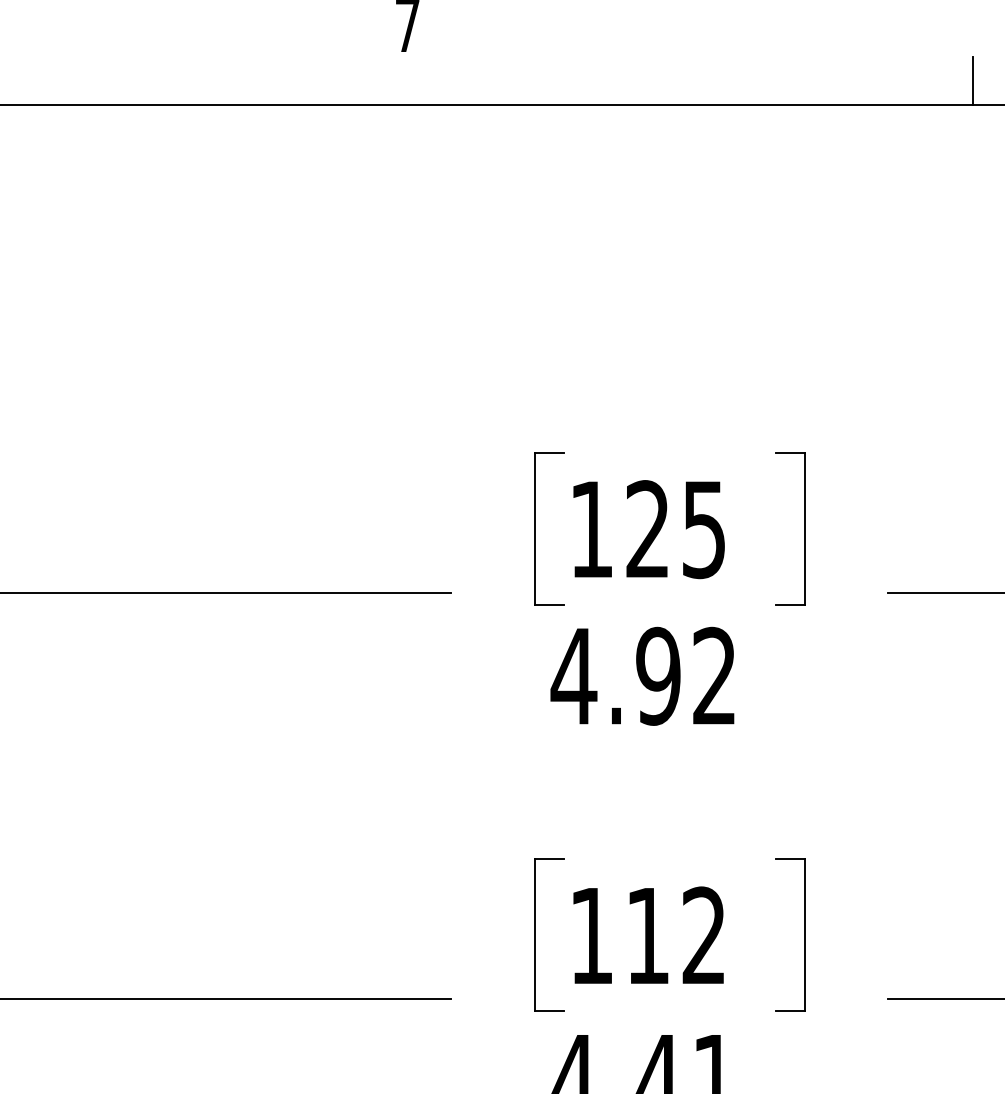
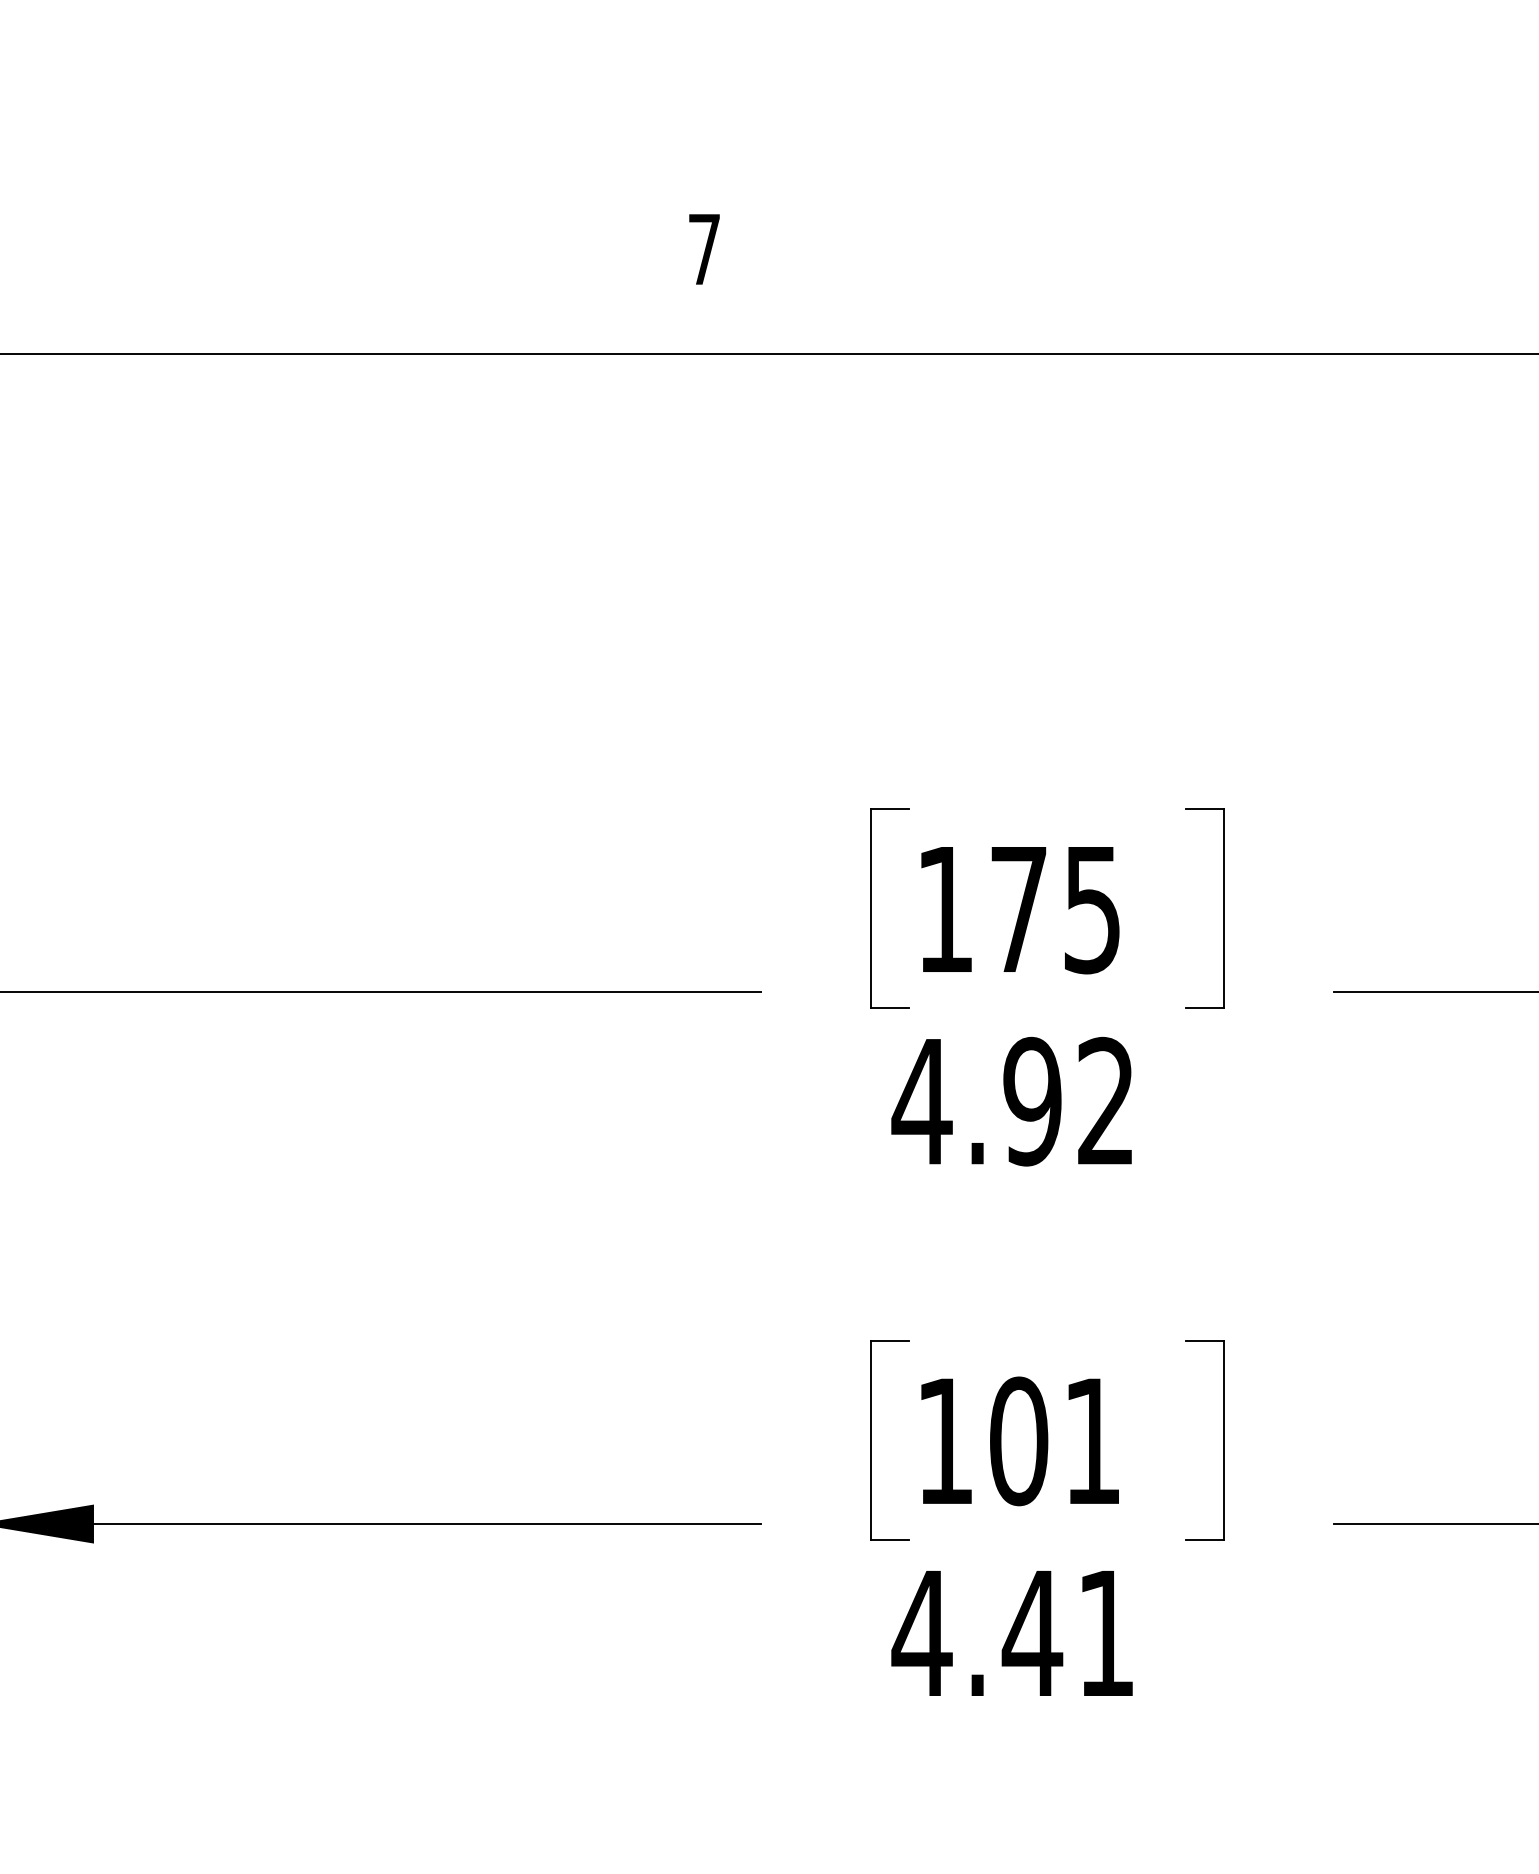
line: (972, 80) -> (1443, 322), removed
text: (647, 527) -> (1018, 907), 125 -> 175
text: (675, 936) -> (1054, 1441), 112 -> 101

